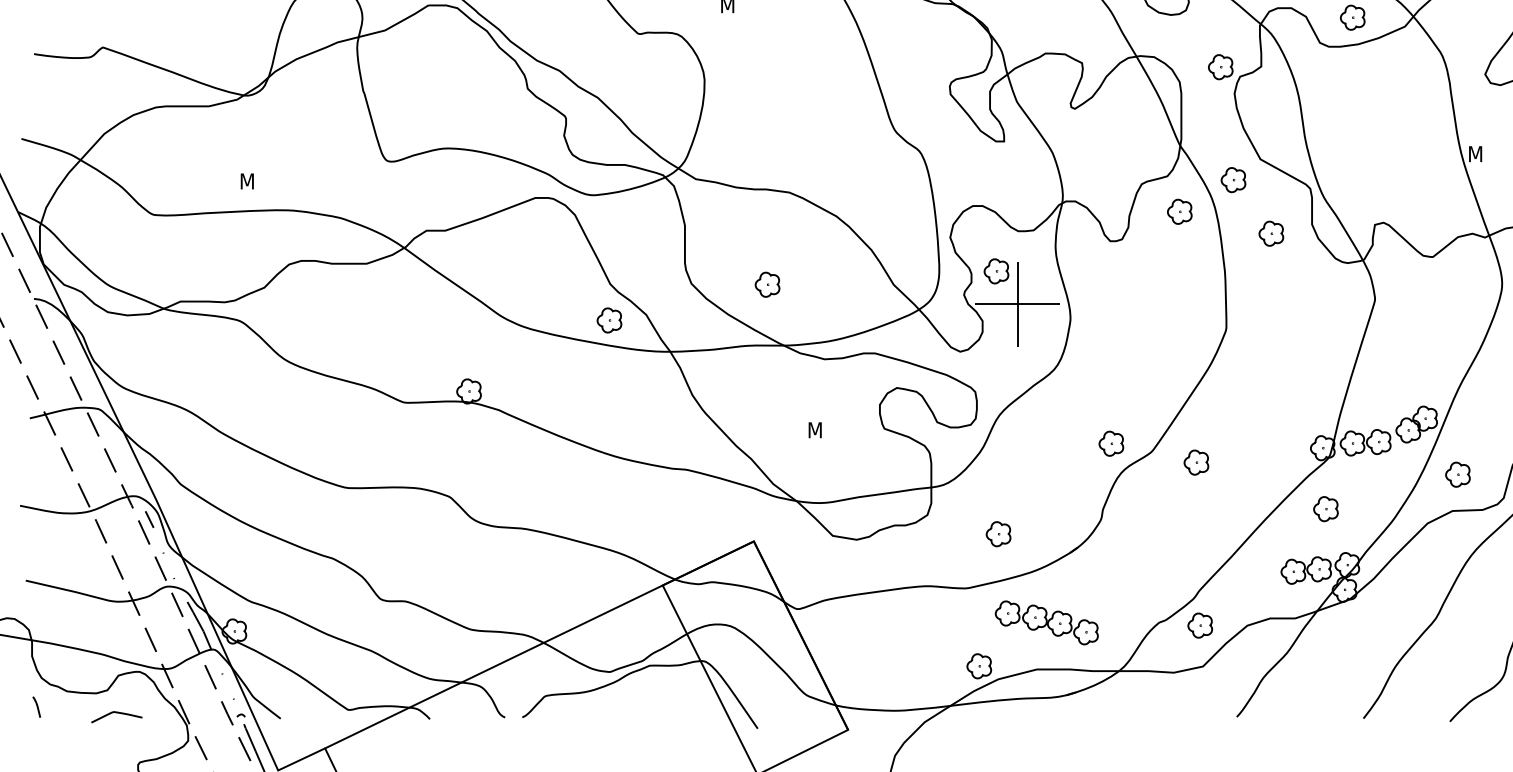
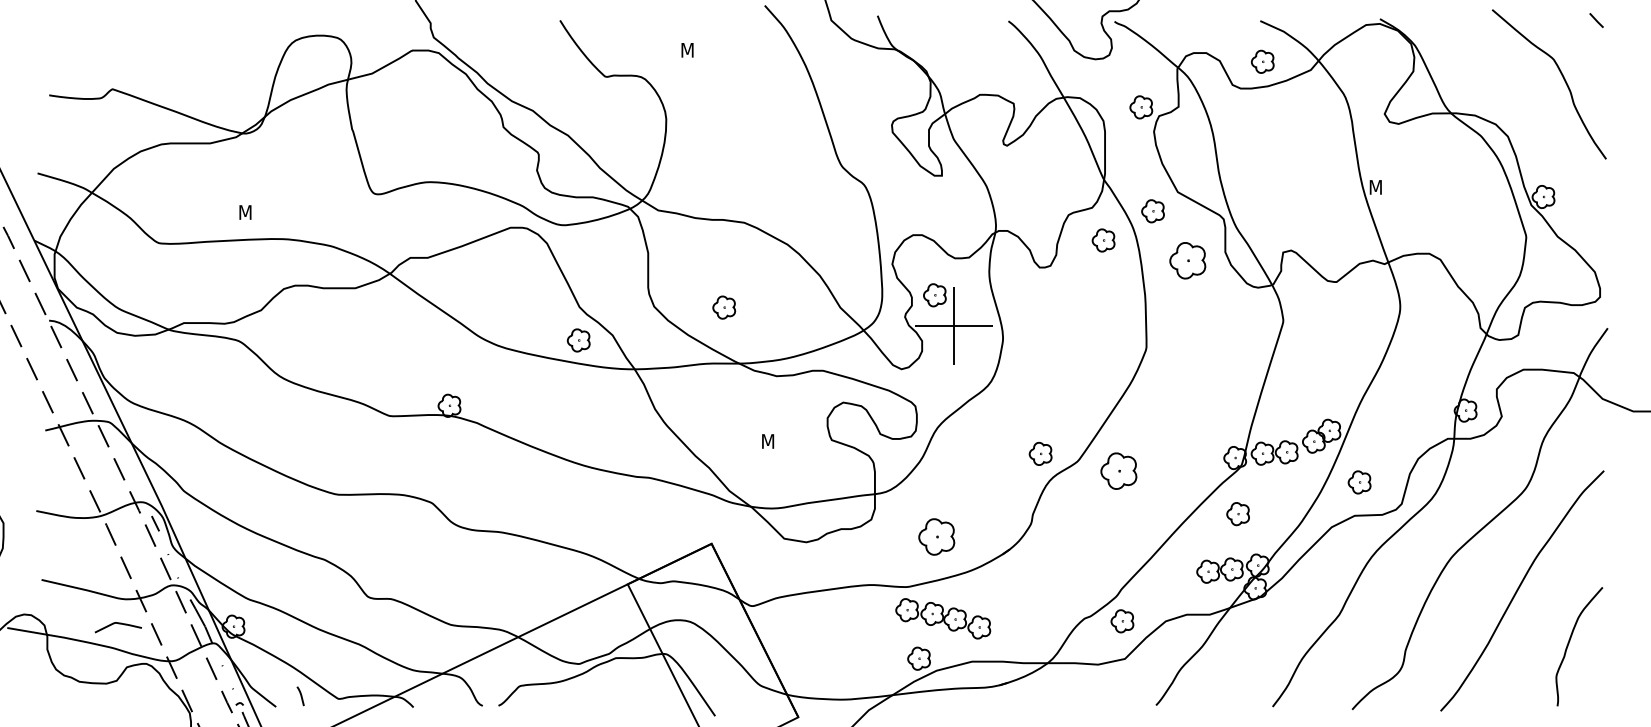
part: (1270, 233) -> (1187, 260), size x1.6
part: (1195, 462) -> (1118, 471), size x1.6
part: (998, 534) -> (936, 537), size x1.6
part: (1047, 622) -> (943, 618), moved
line: (36, 707) -> (300, 696), moved
curve: (116, 713) -> (118, 624), moved

